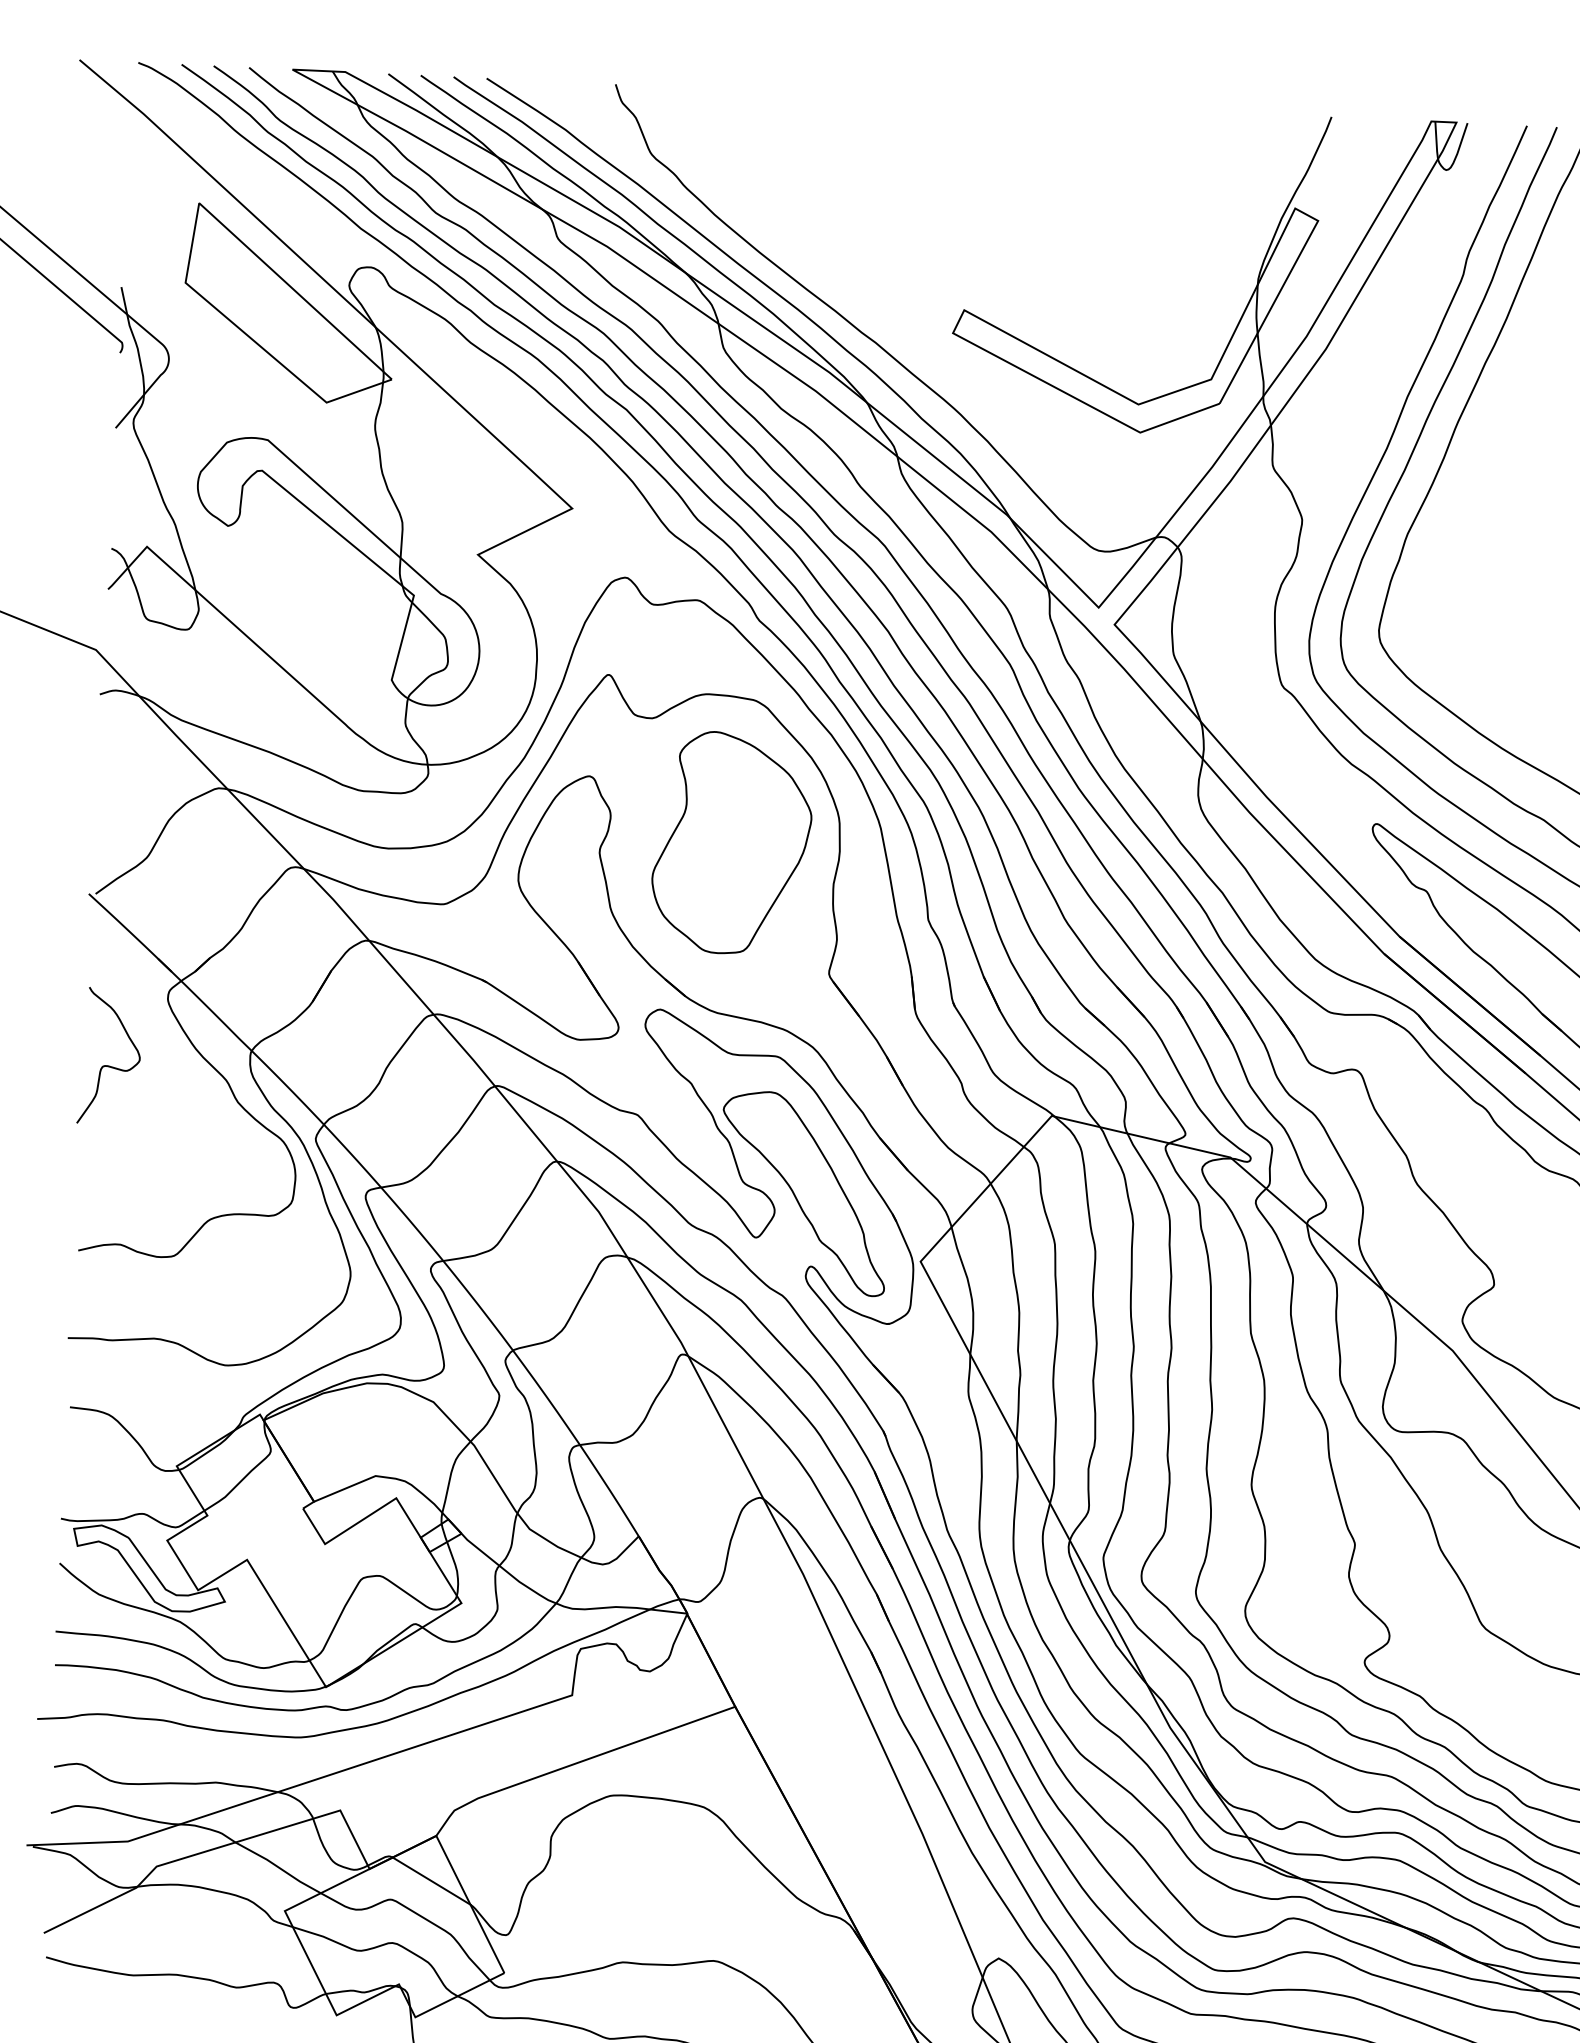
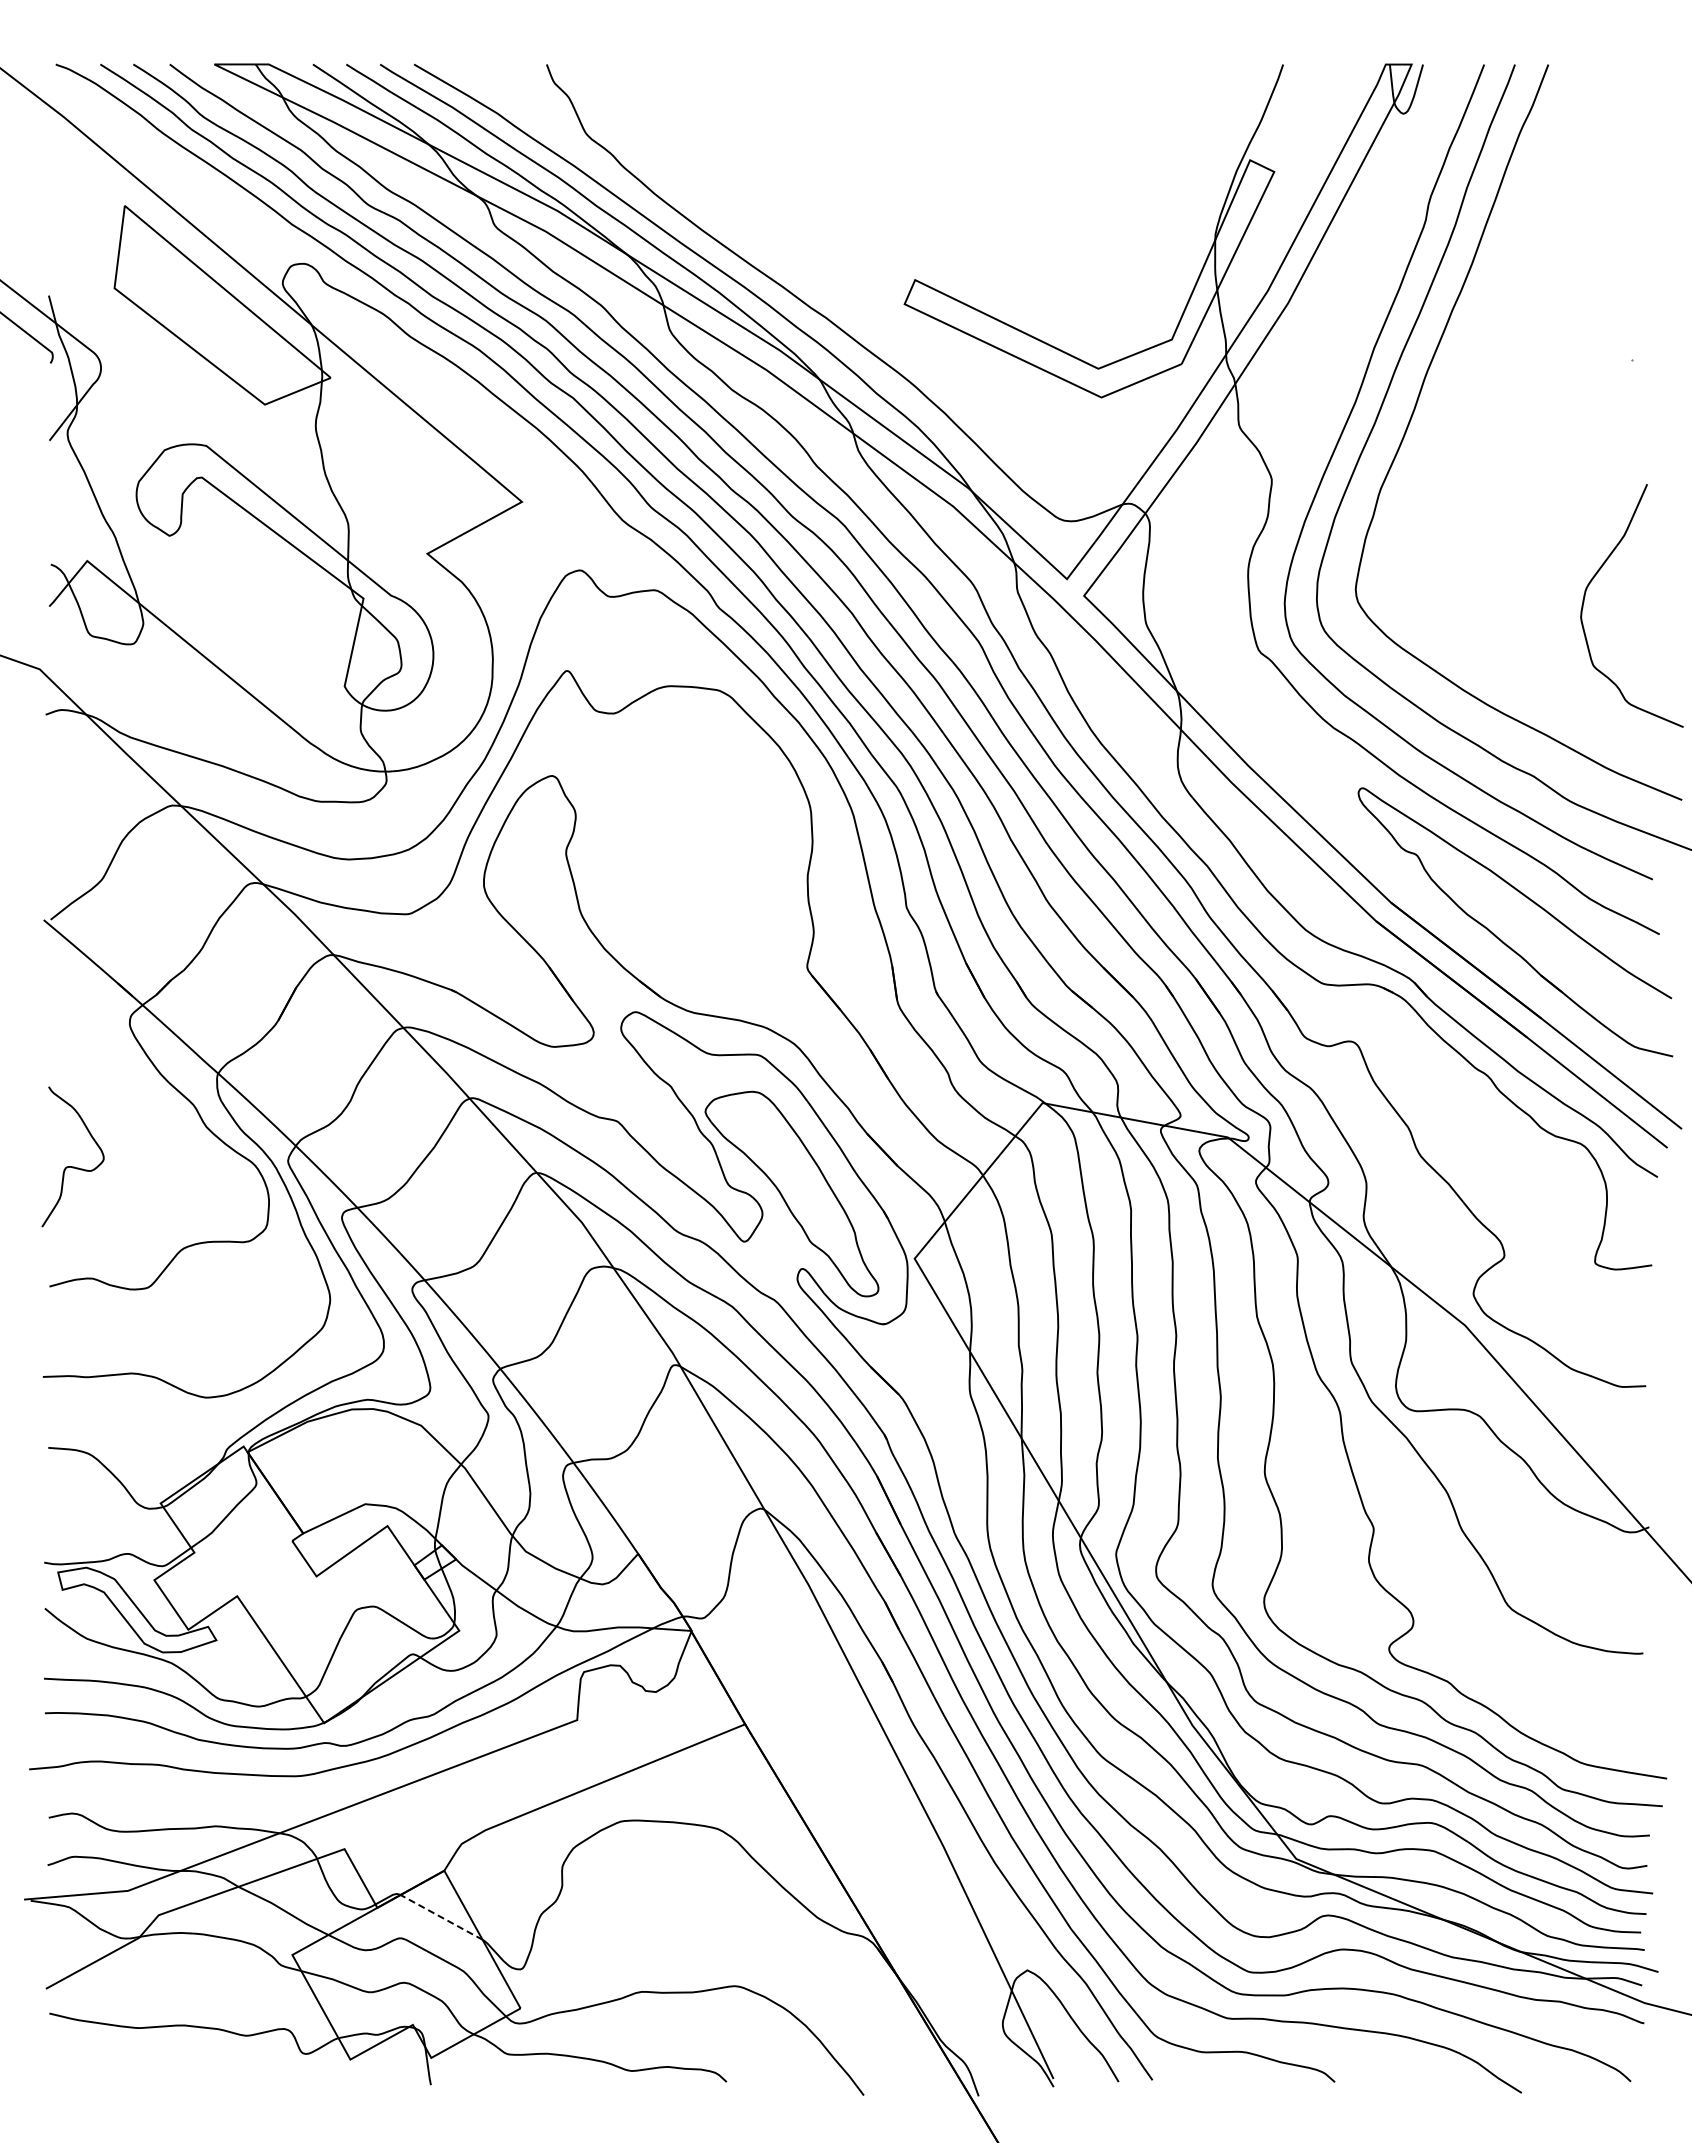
part: (731, 842) -> (701, 837), removed
curve: (109, 1065) -> (72, 1166), moved
line: (431, 1881) -> (441, 1917), solid -> dashed

